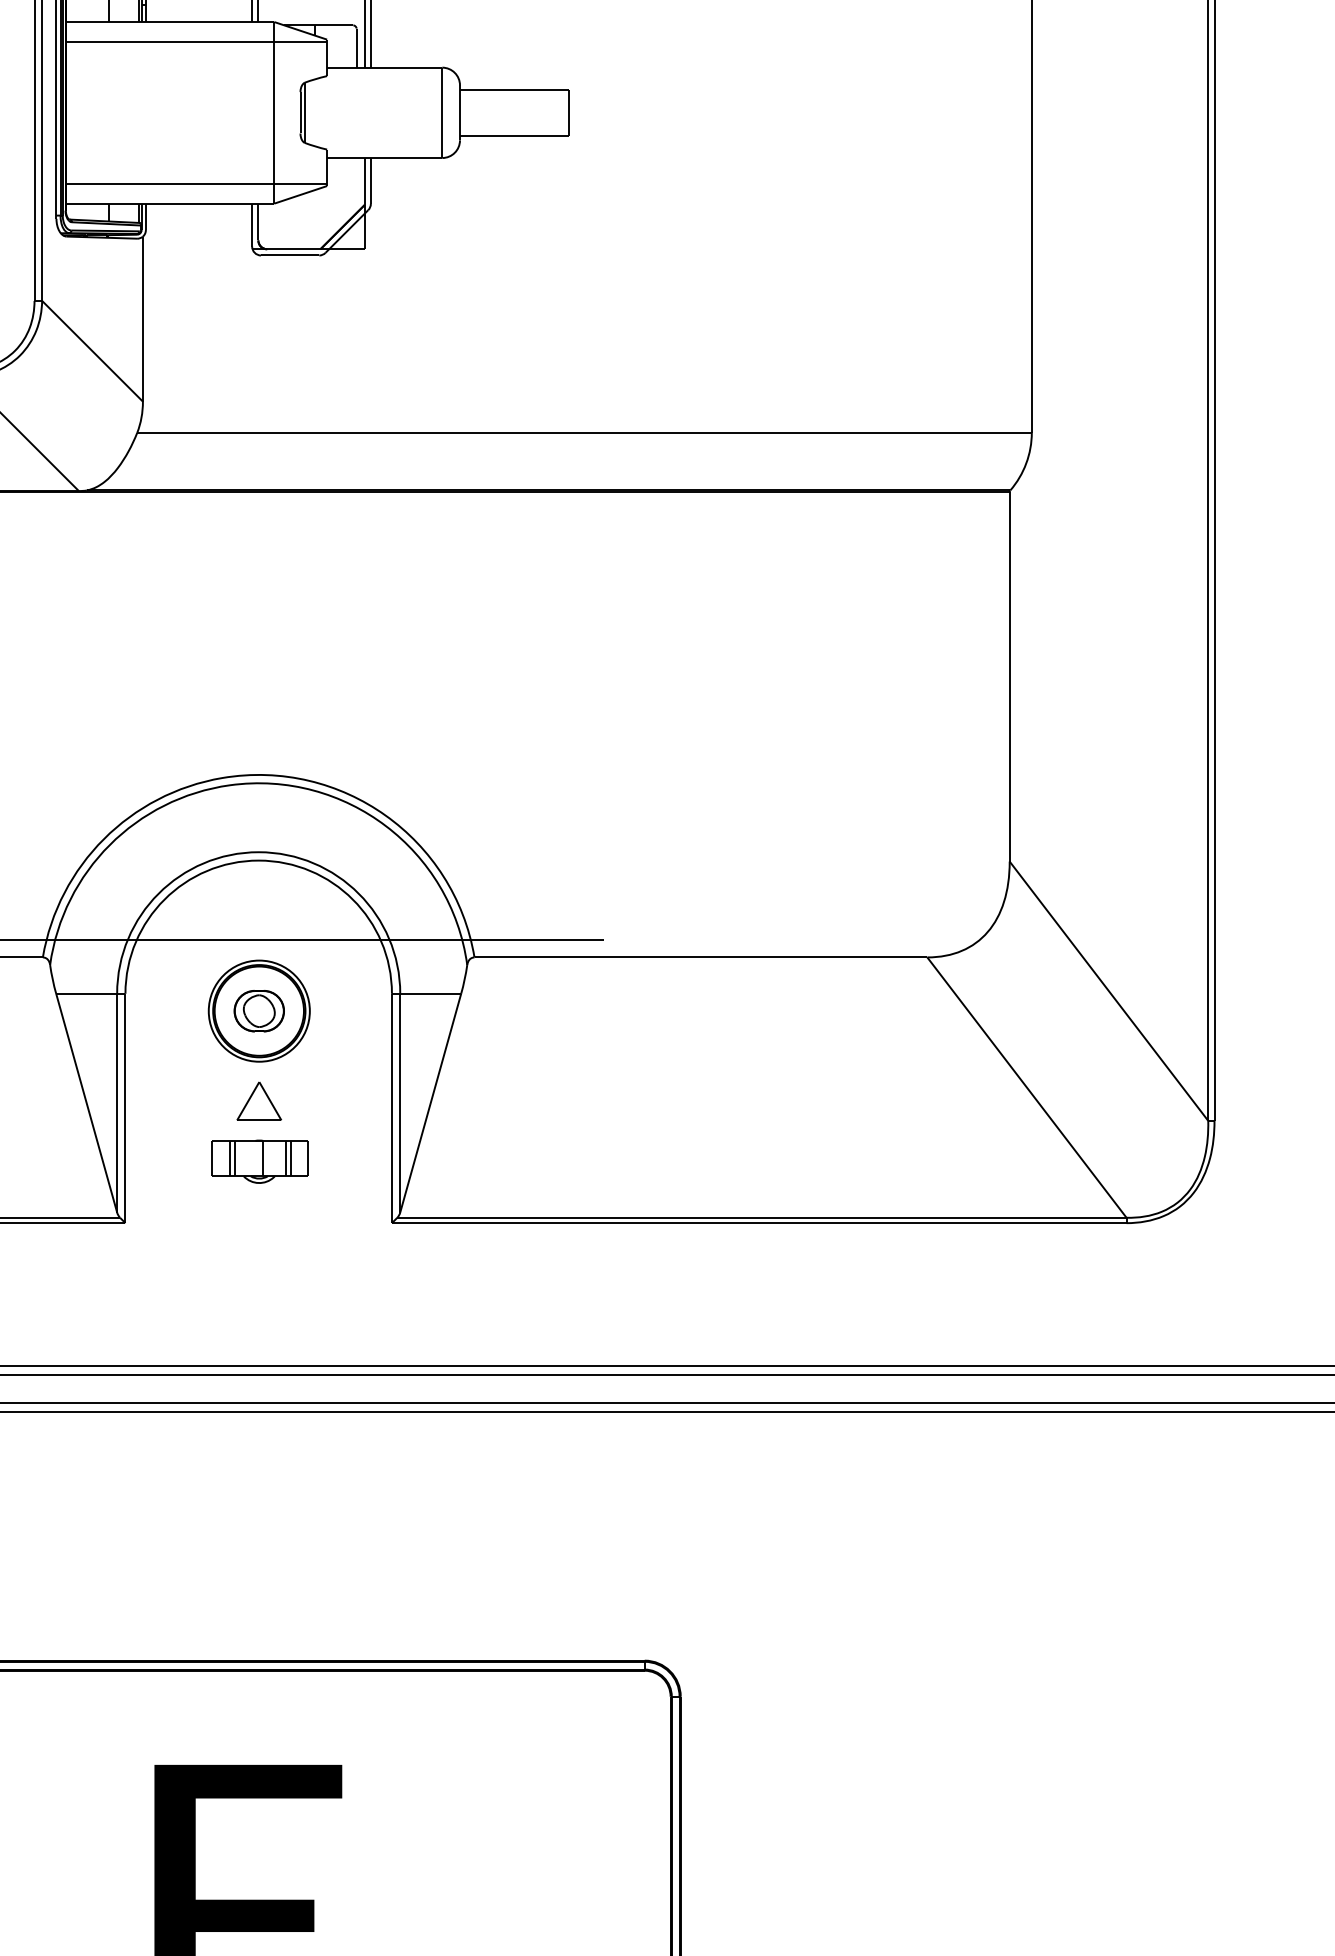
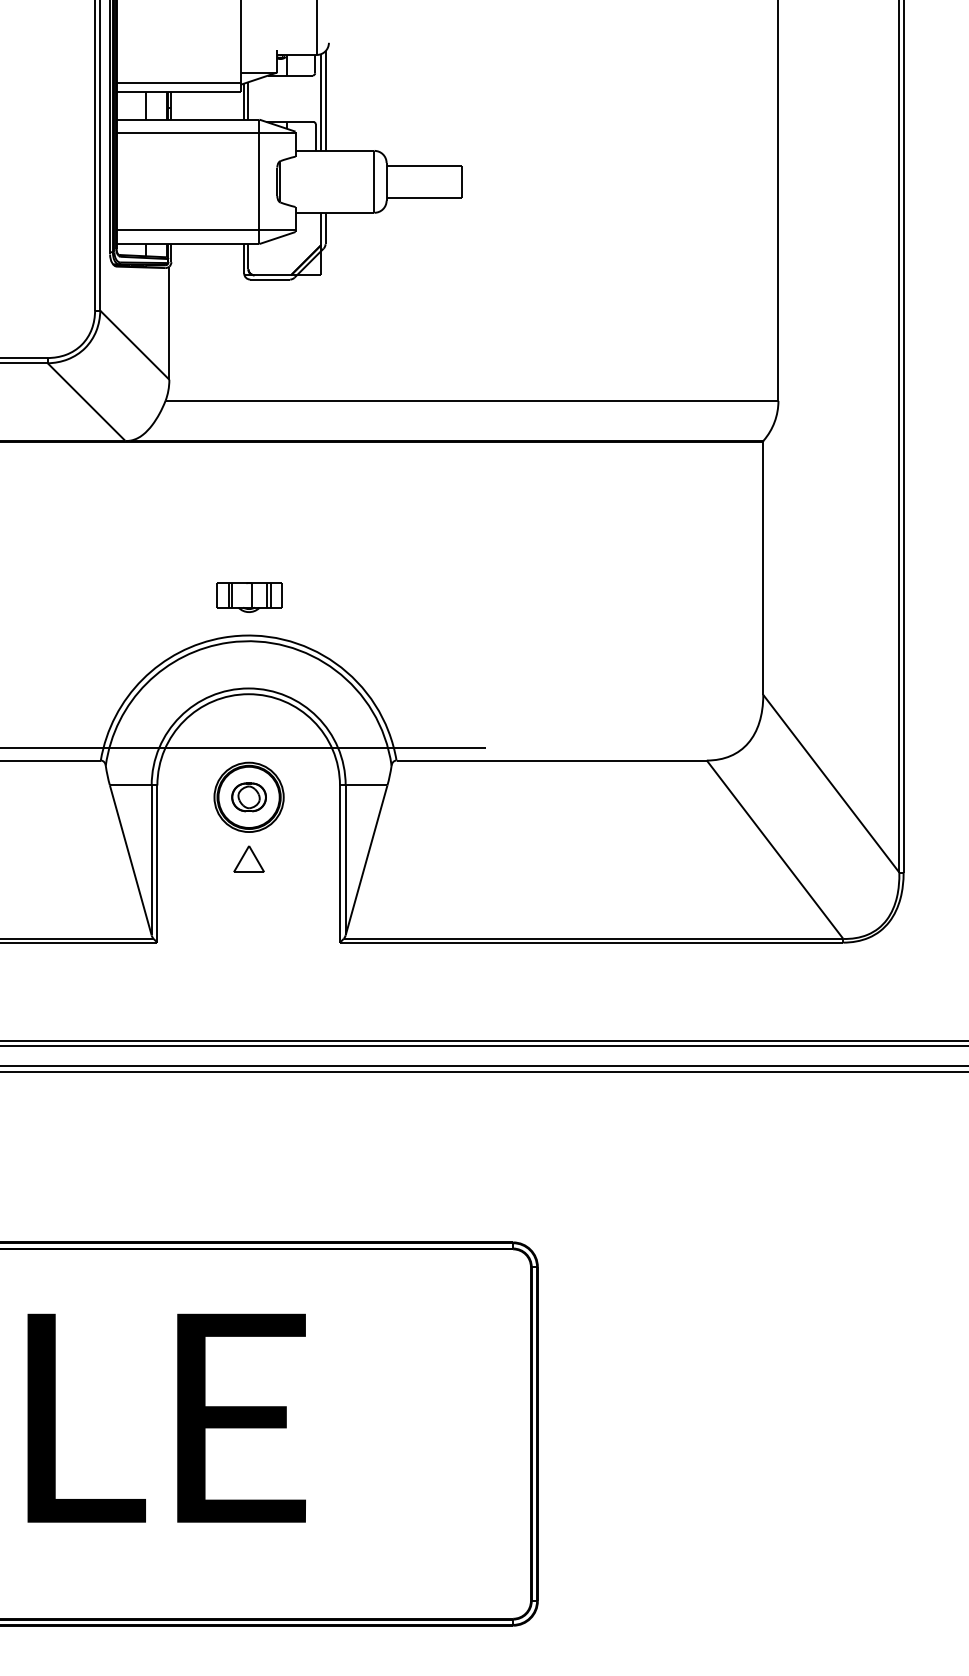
part: (259, 1161) -> (249, 597), moved

